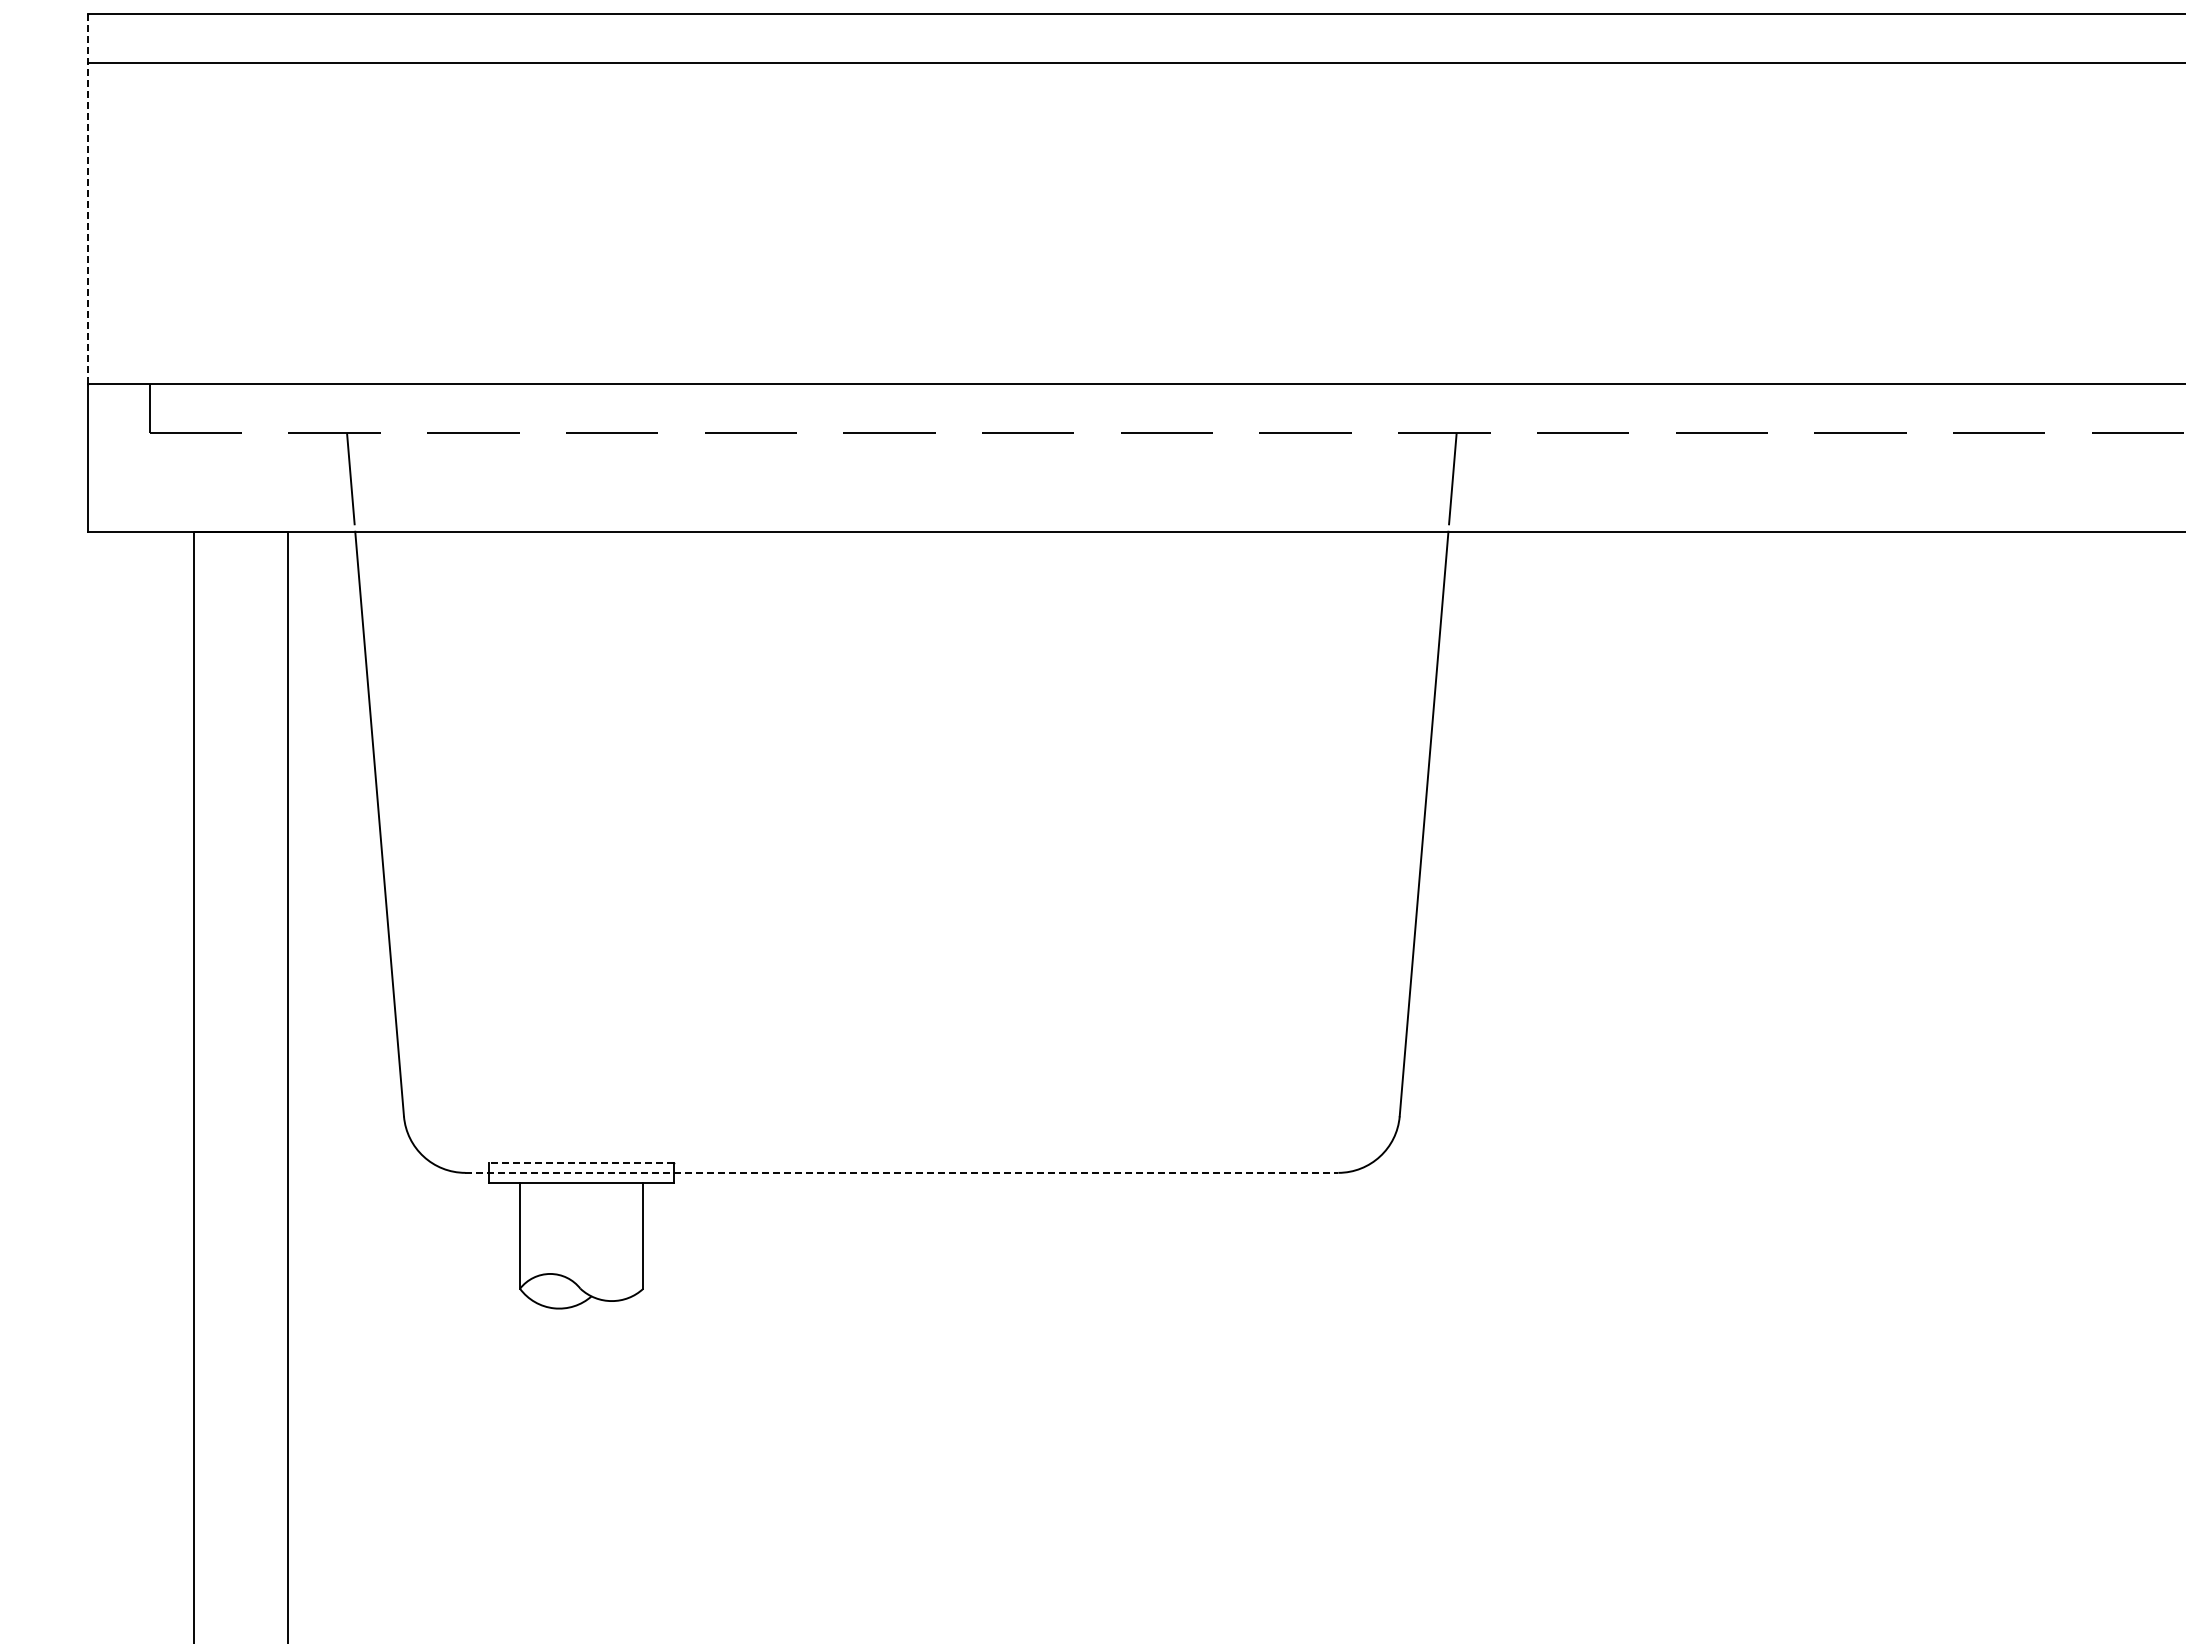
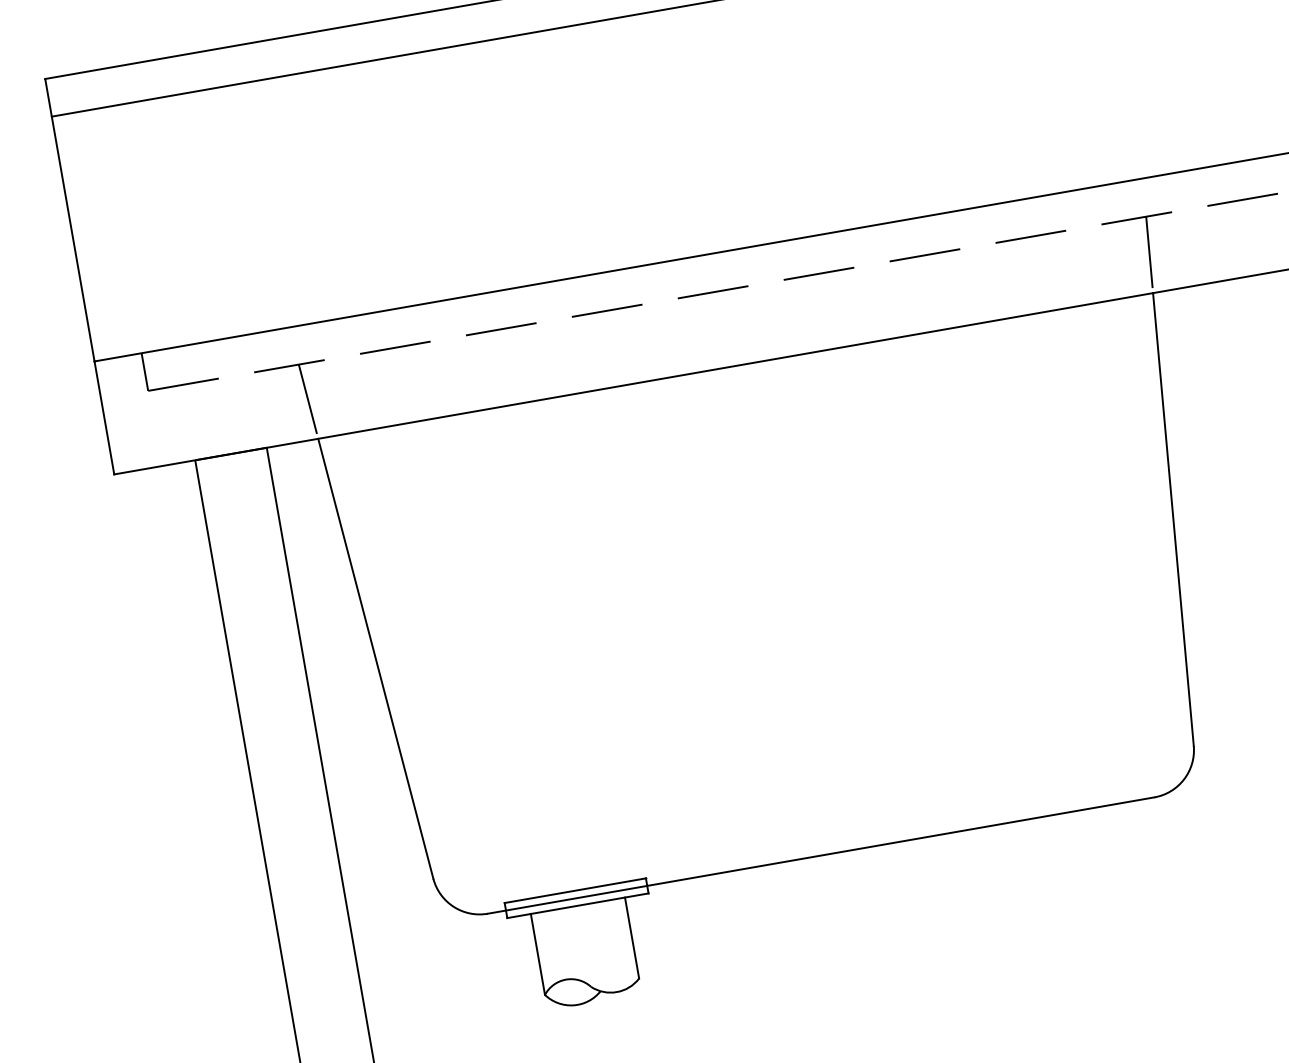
line: (88, 198) -> (70, 219), dashed -> solid
line: (581, 1163) -> (575, 891), dashed -> solid
line: (902, 1172) -> (821, 855), dashed -> solid

